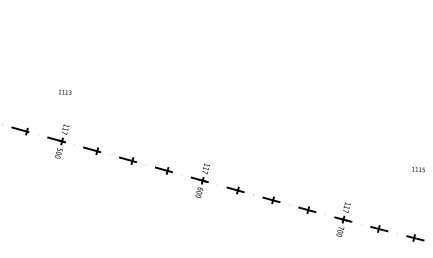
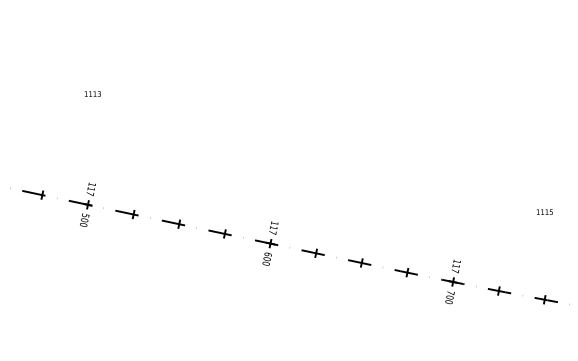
text: (64, 91) -> (92, 93), moved

